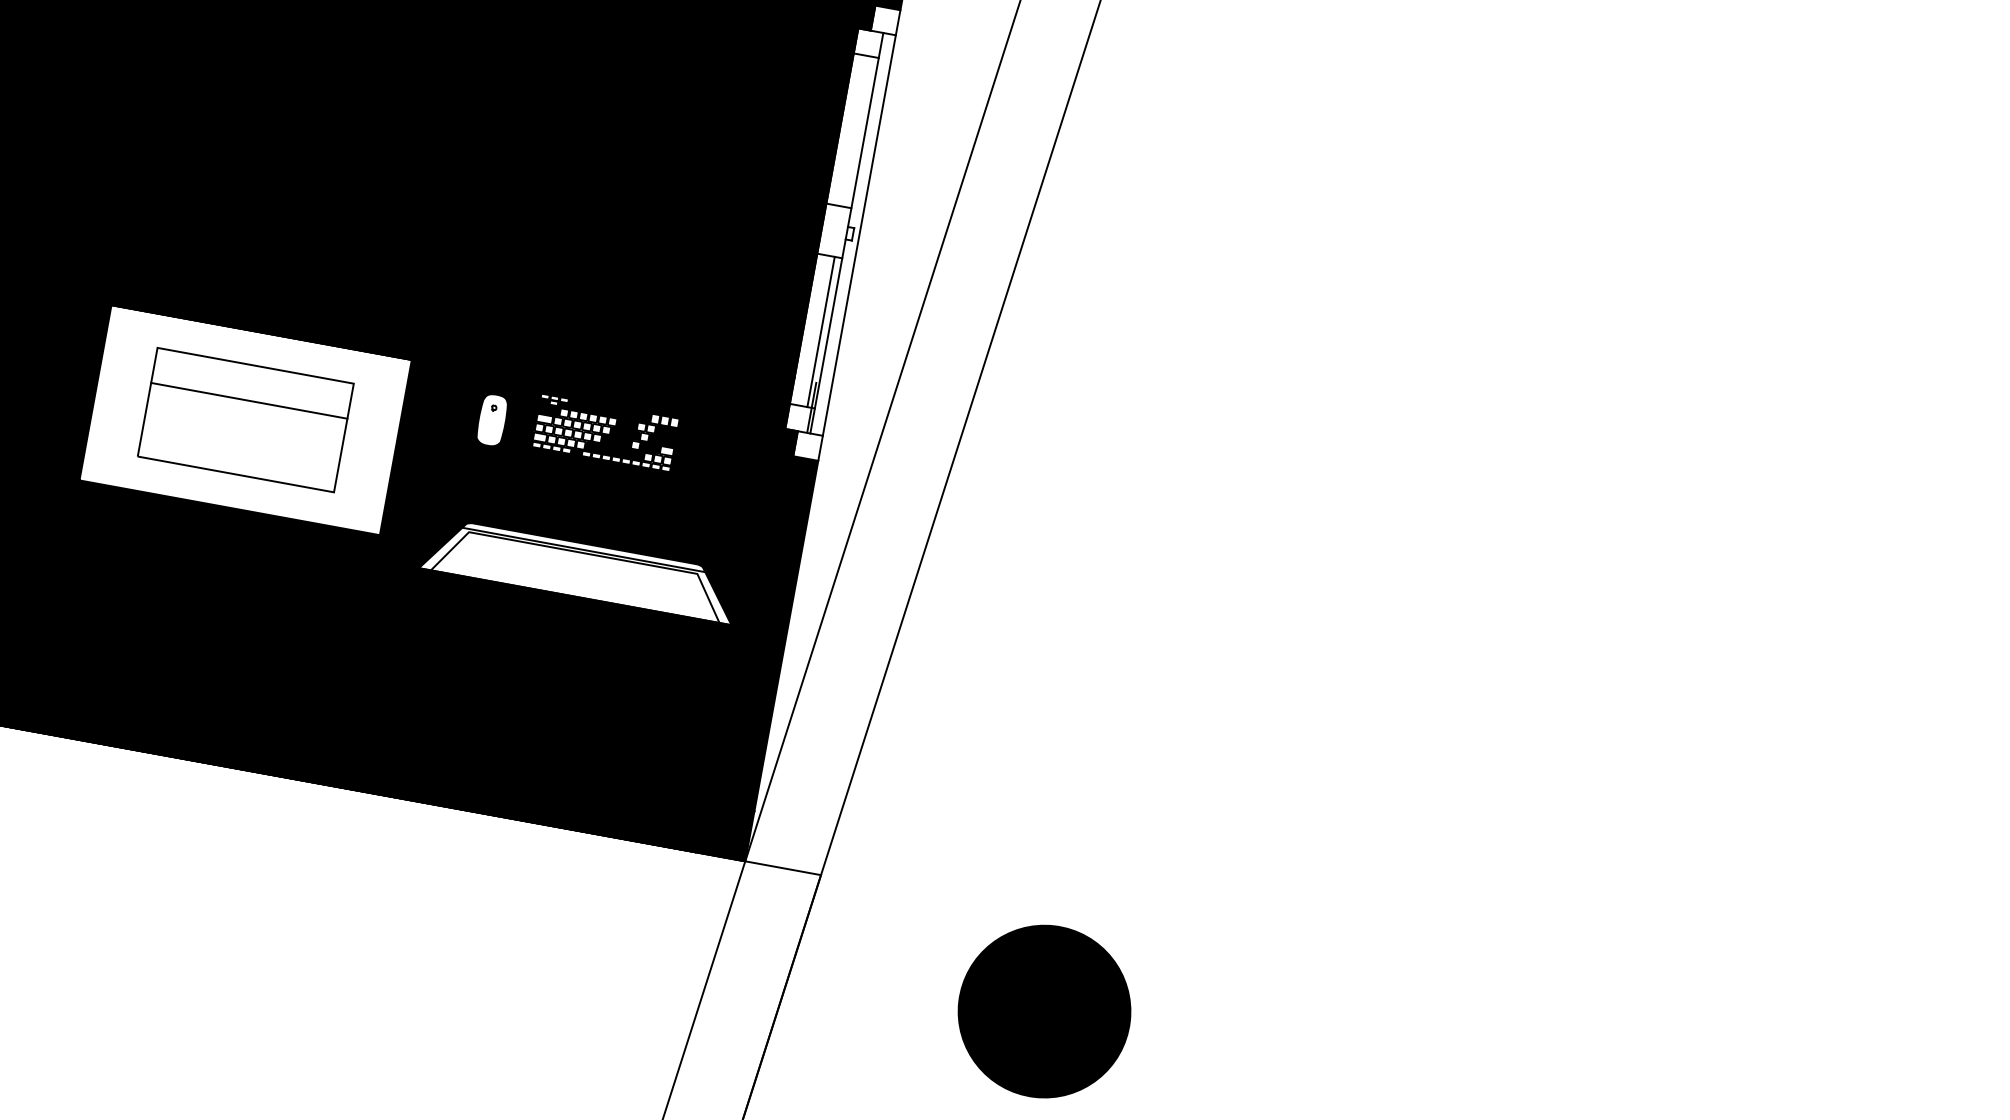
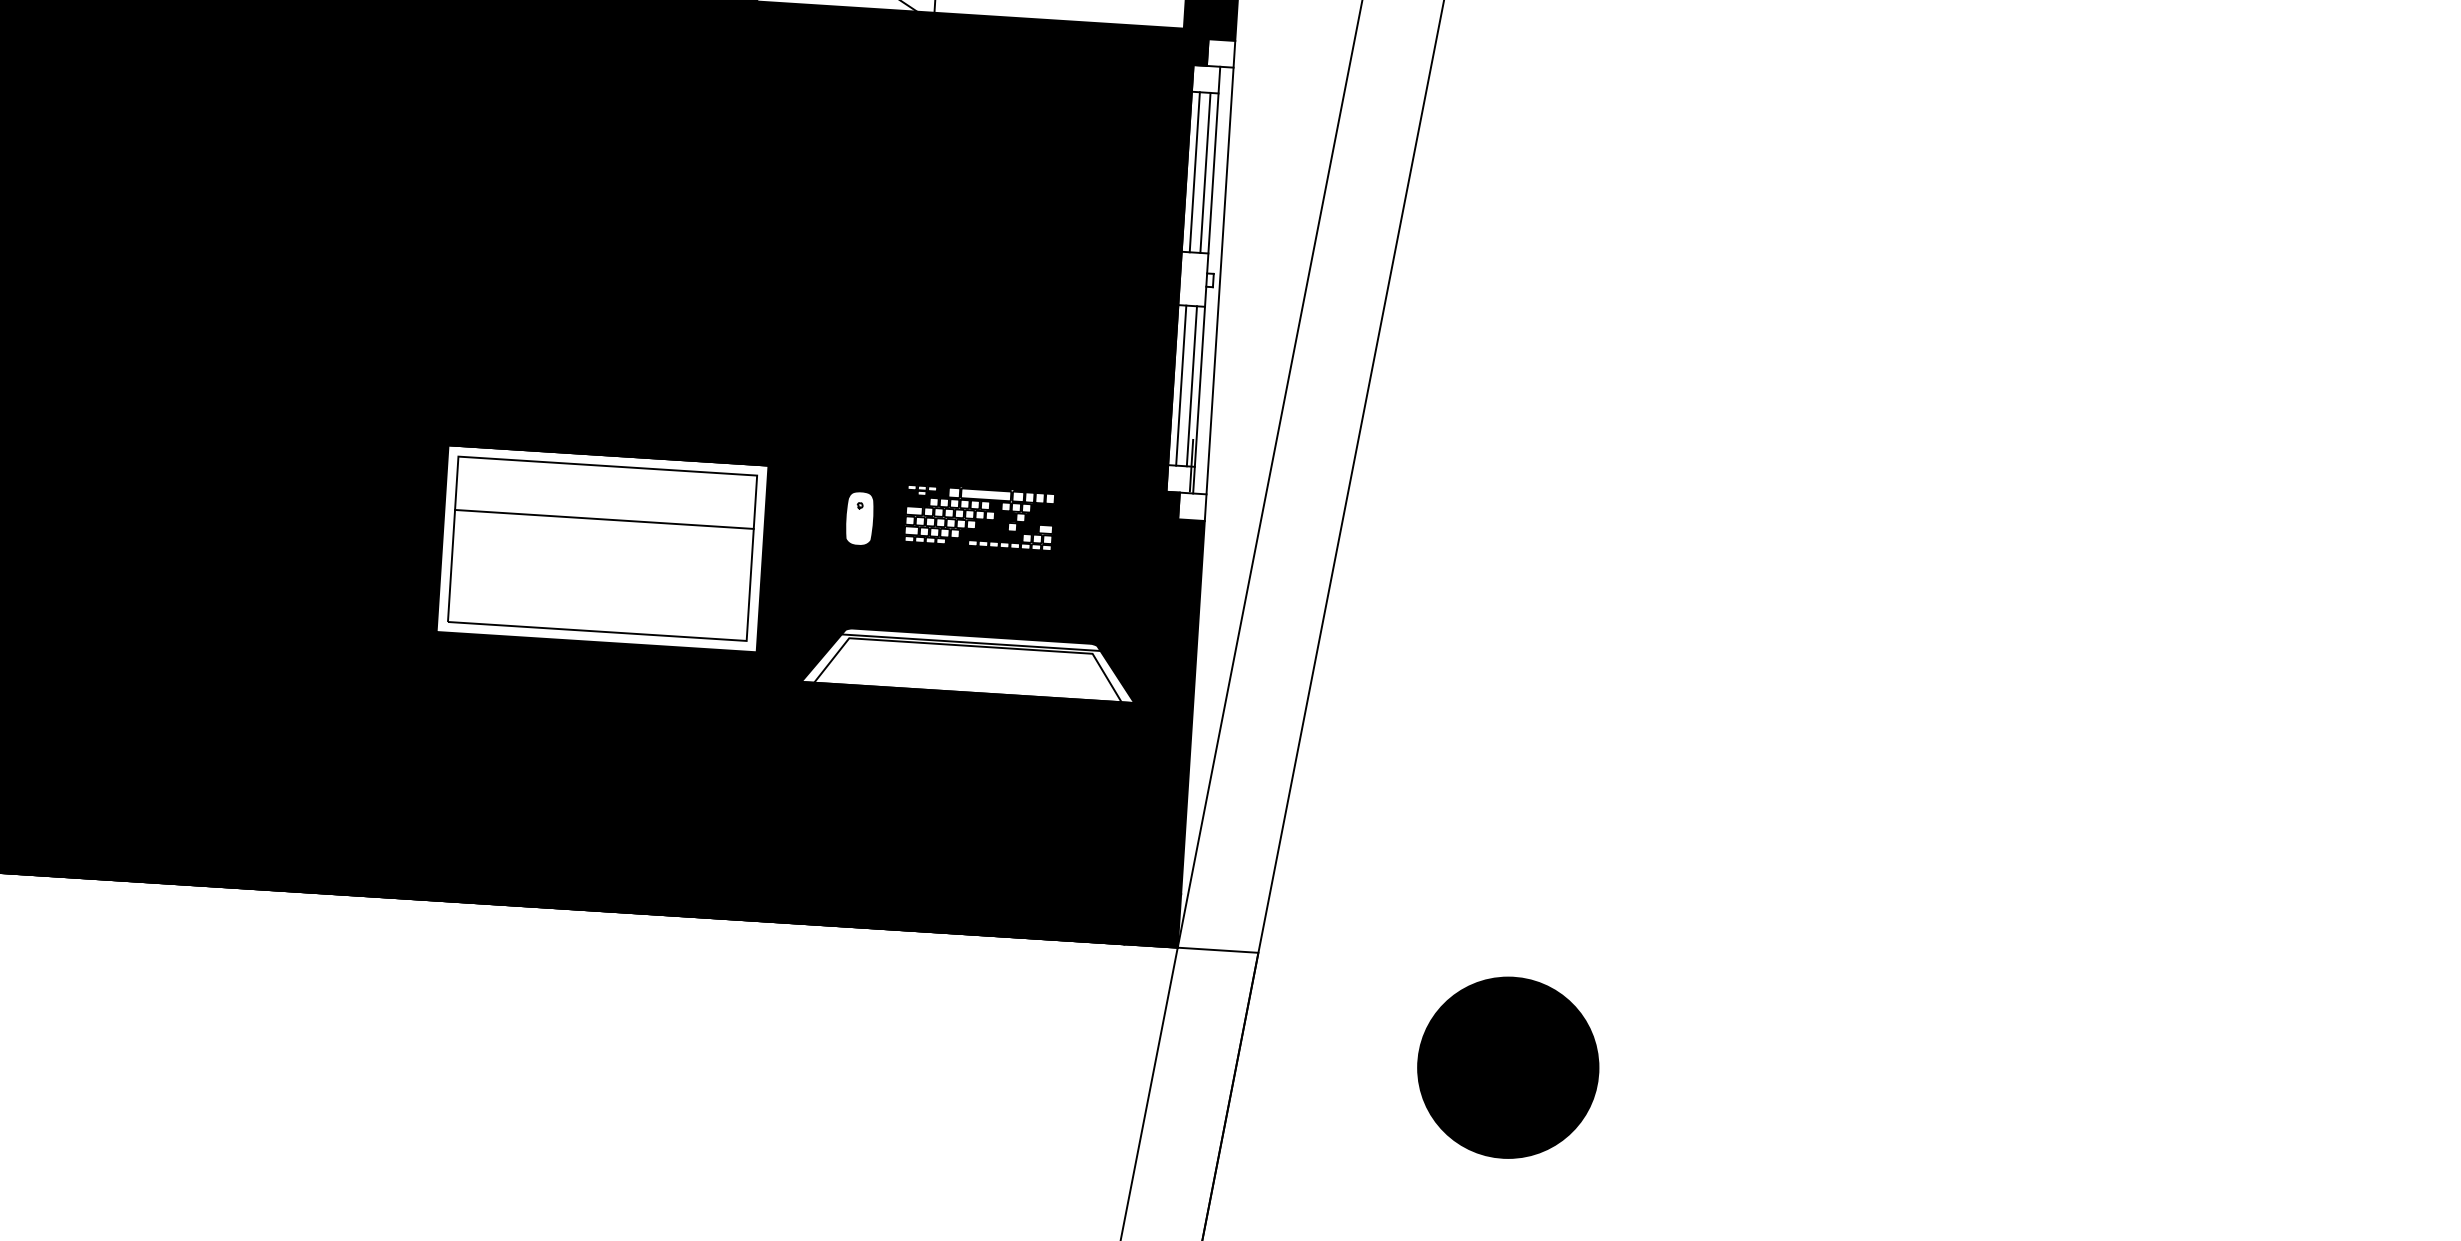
line: (847, 130) -> (1194, 172), added
line: (857, 131) -> (1205, 172), added
line: (811, 330) -> (1181, 385), added
part: (245, 419) -> (602, 548), size x1.43

